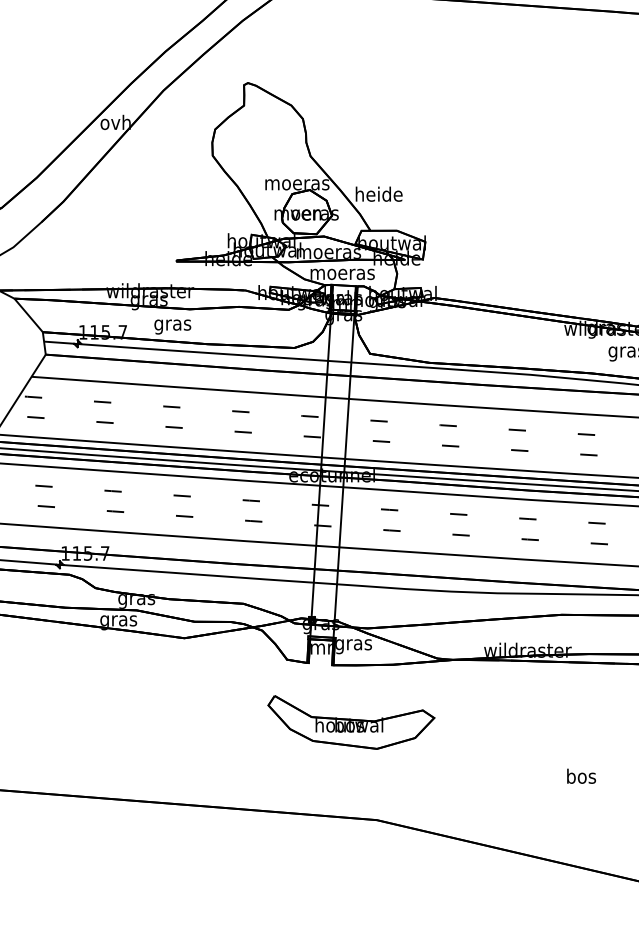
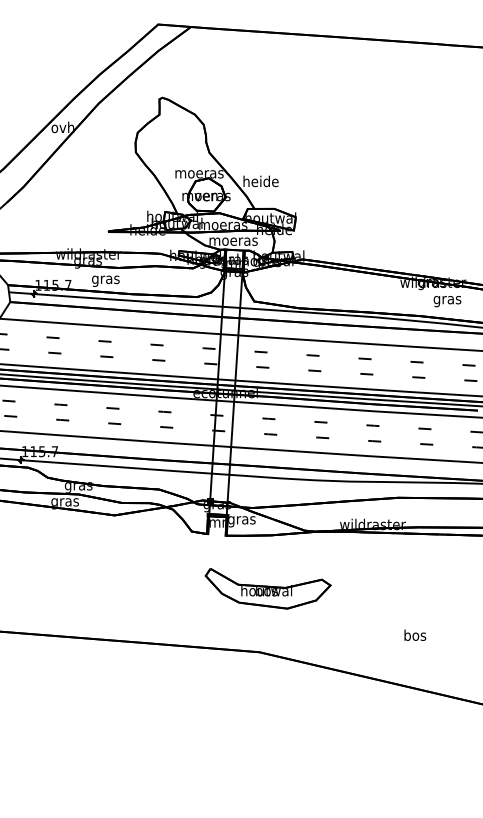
part: (350, 722) -> (267, 588), moved
text: (581, 775) -> (415, 634), moved

